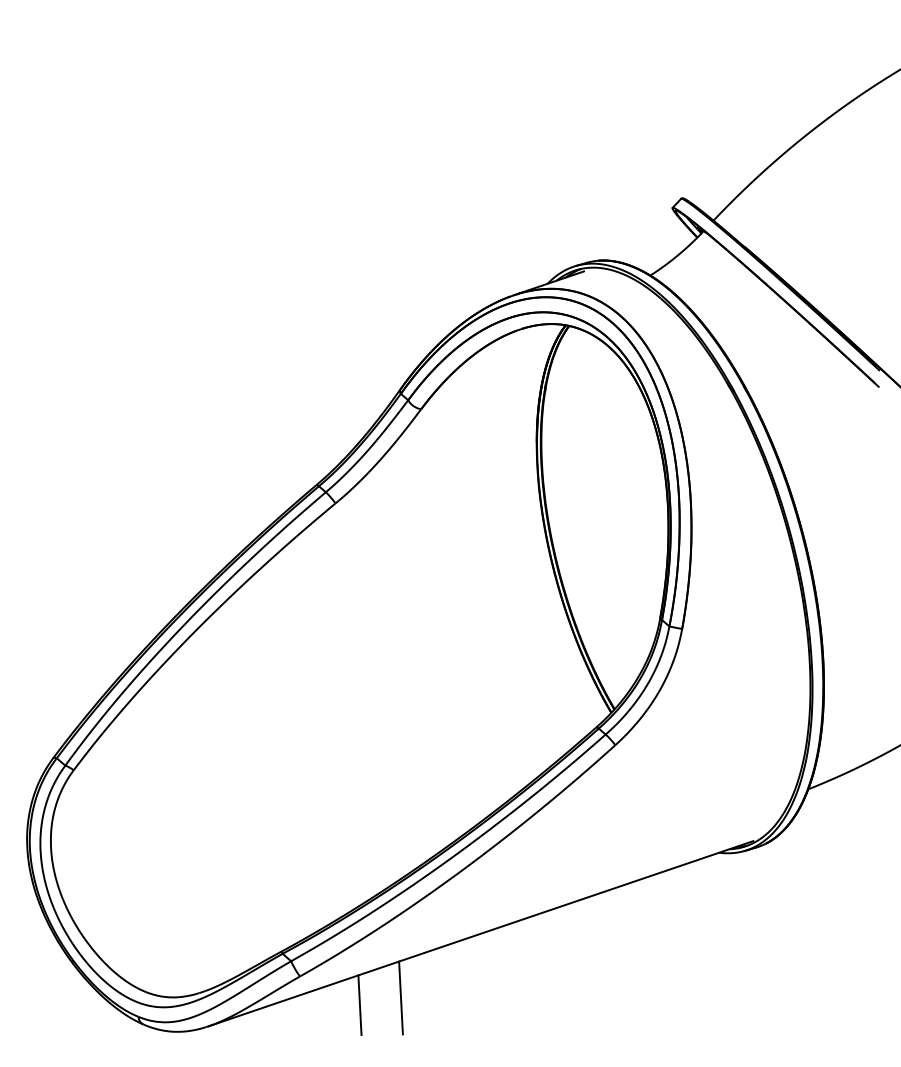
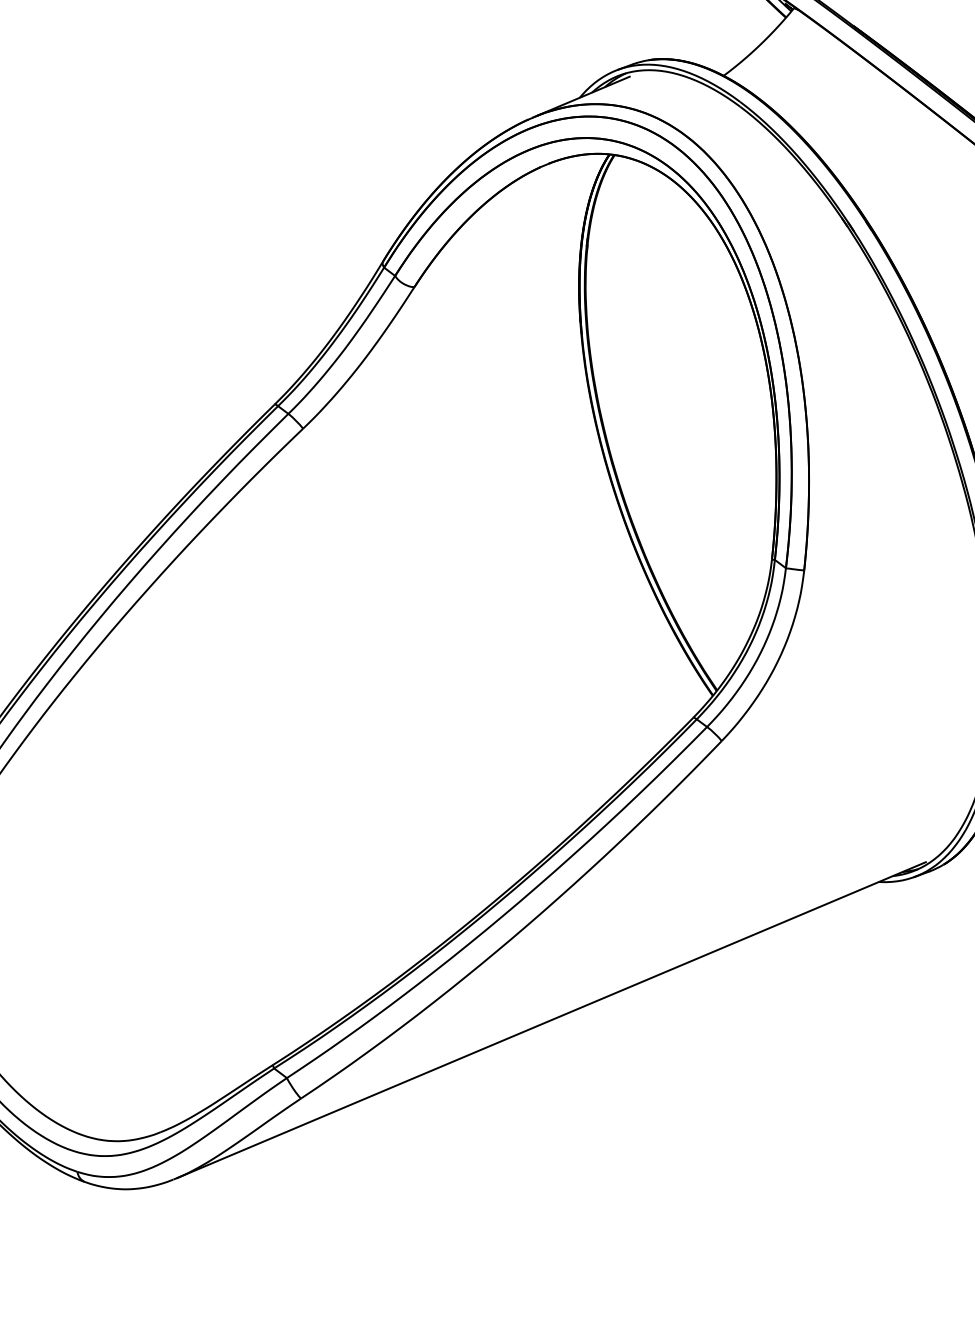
line: (400, 997) -> (444, 1118), removed
line: (359, 1005) -> (387, 1133), removed

